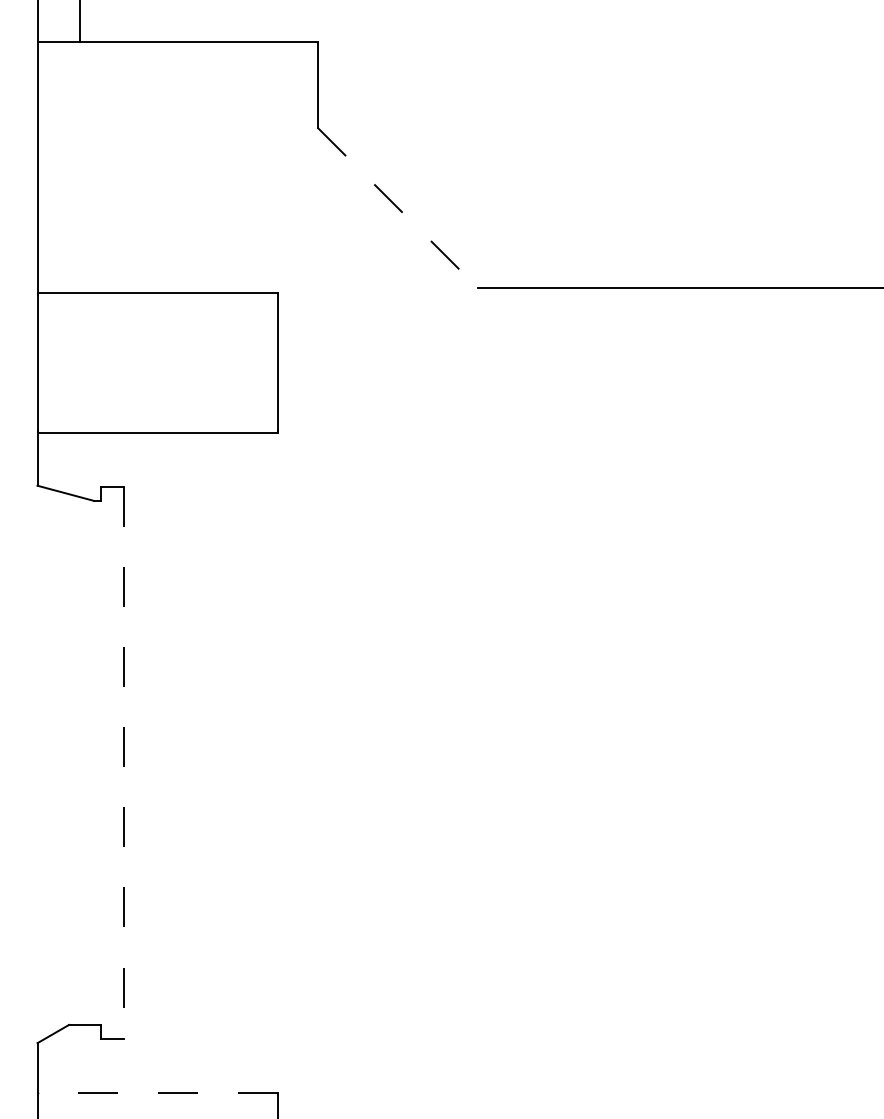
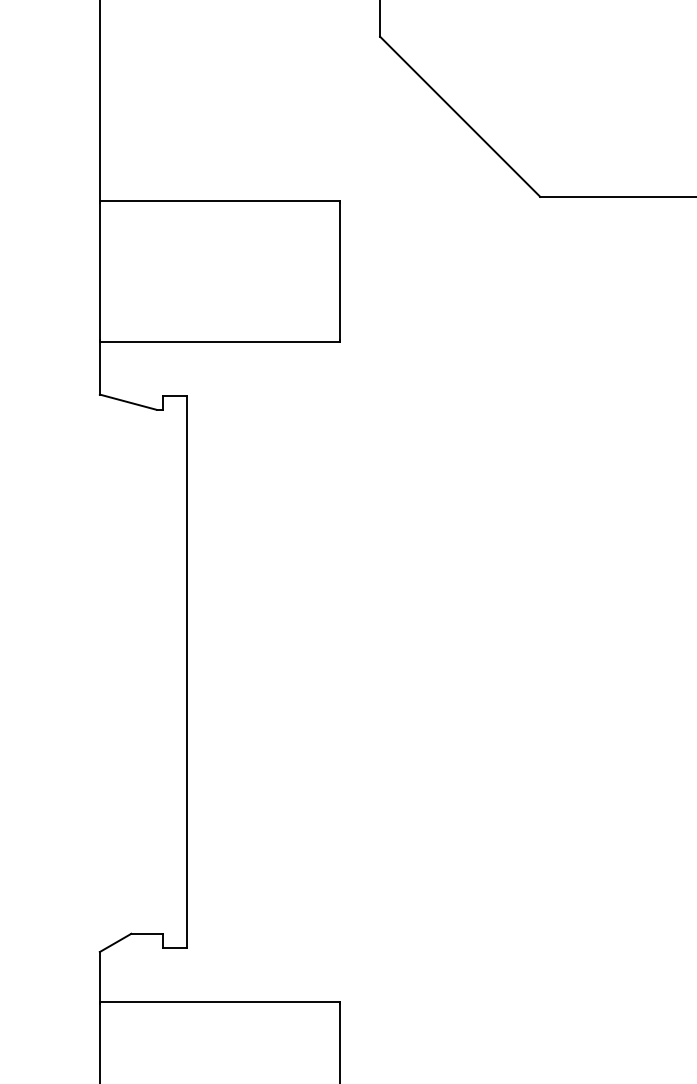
line: (398, 208) -> (460, 117), dashed -> solid
line: (124, 762) -> (186, 671), dashed -> solid
line: (157, 1093) -> (219, 1002), dashed -> solid

